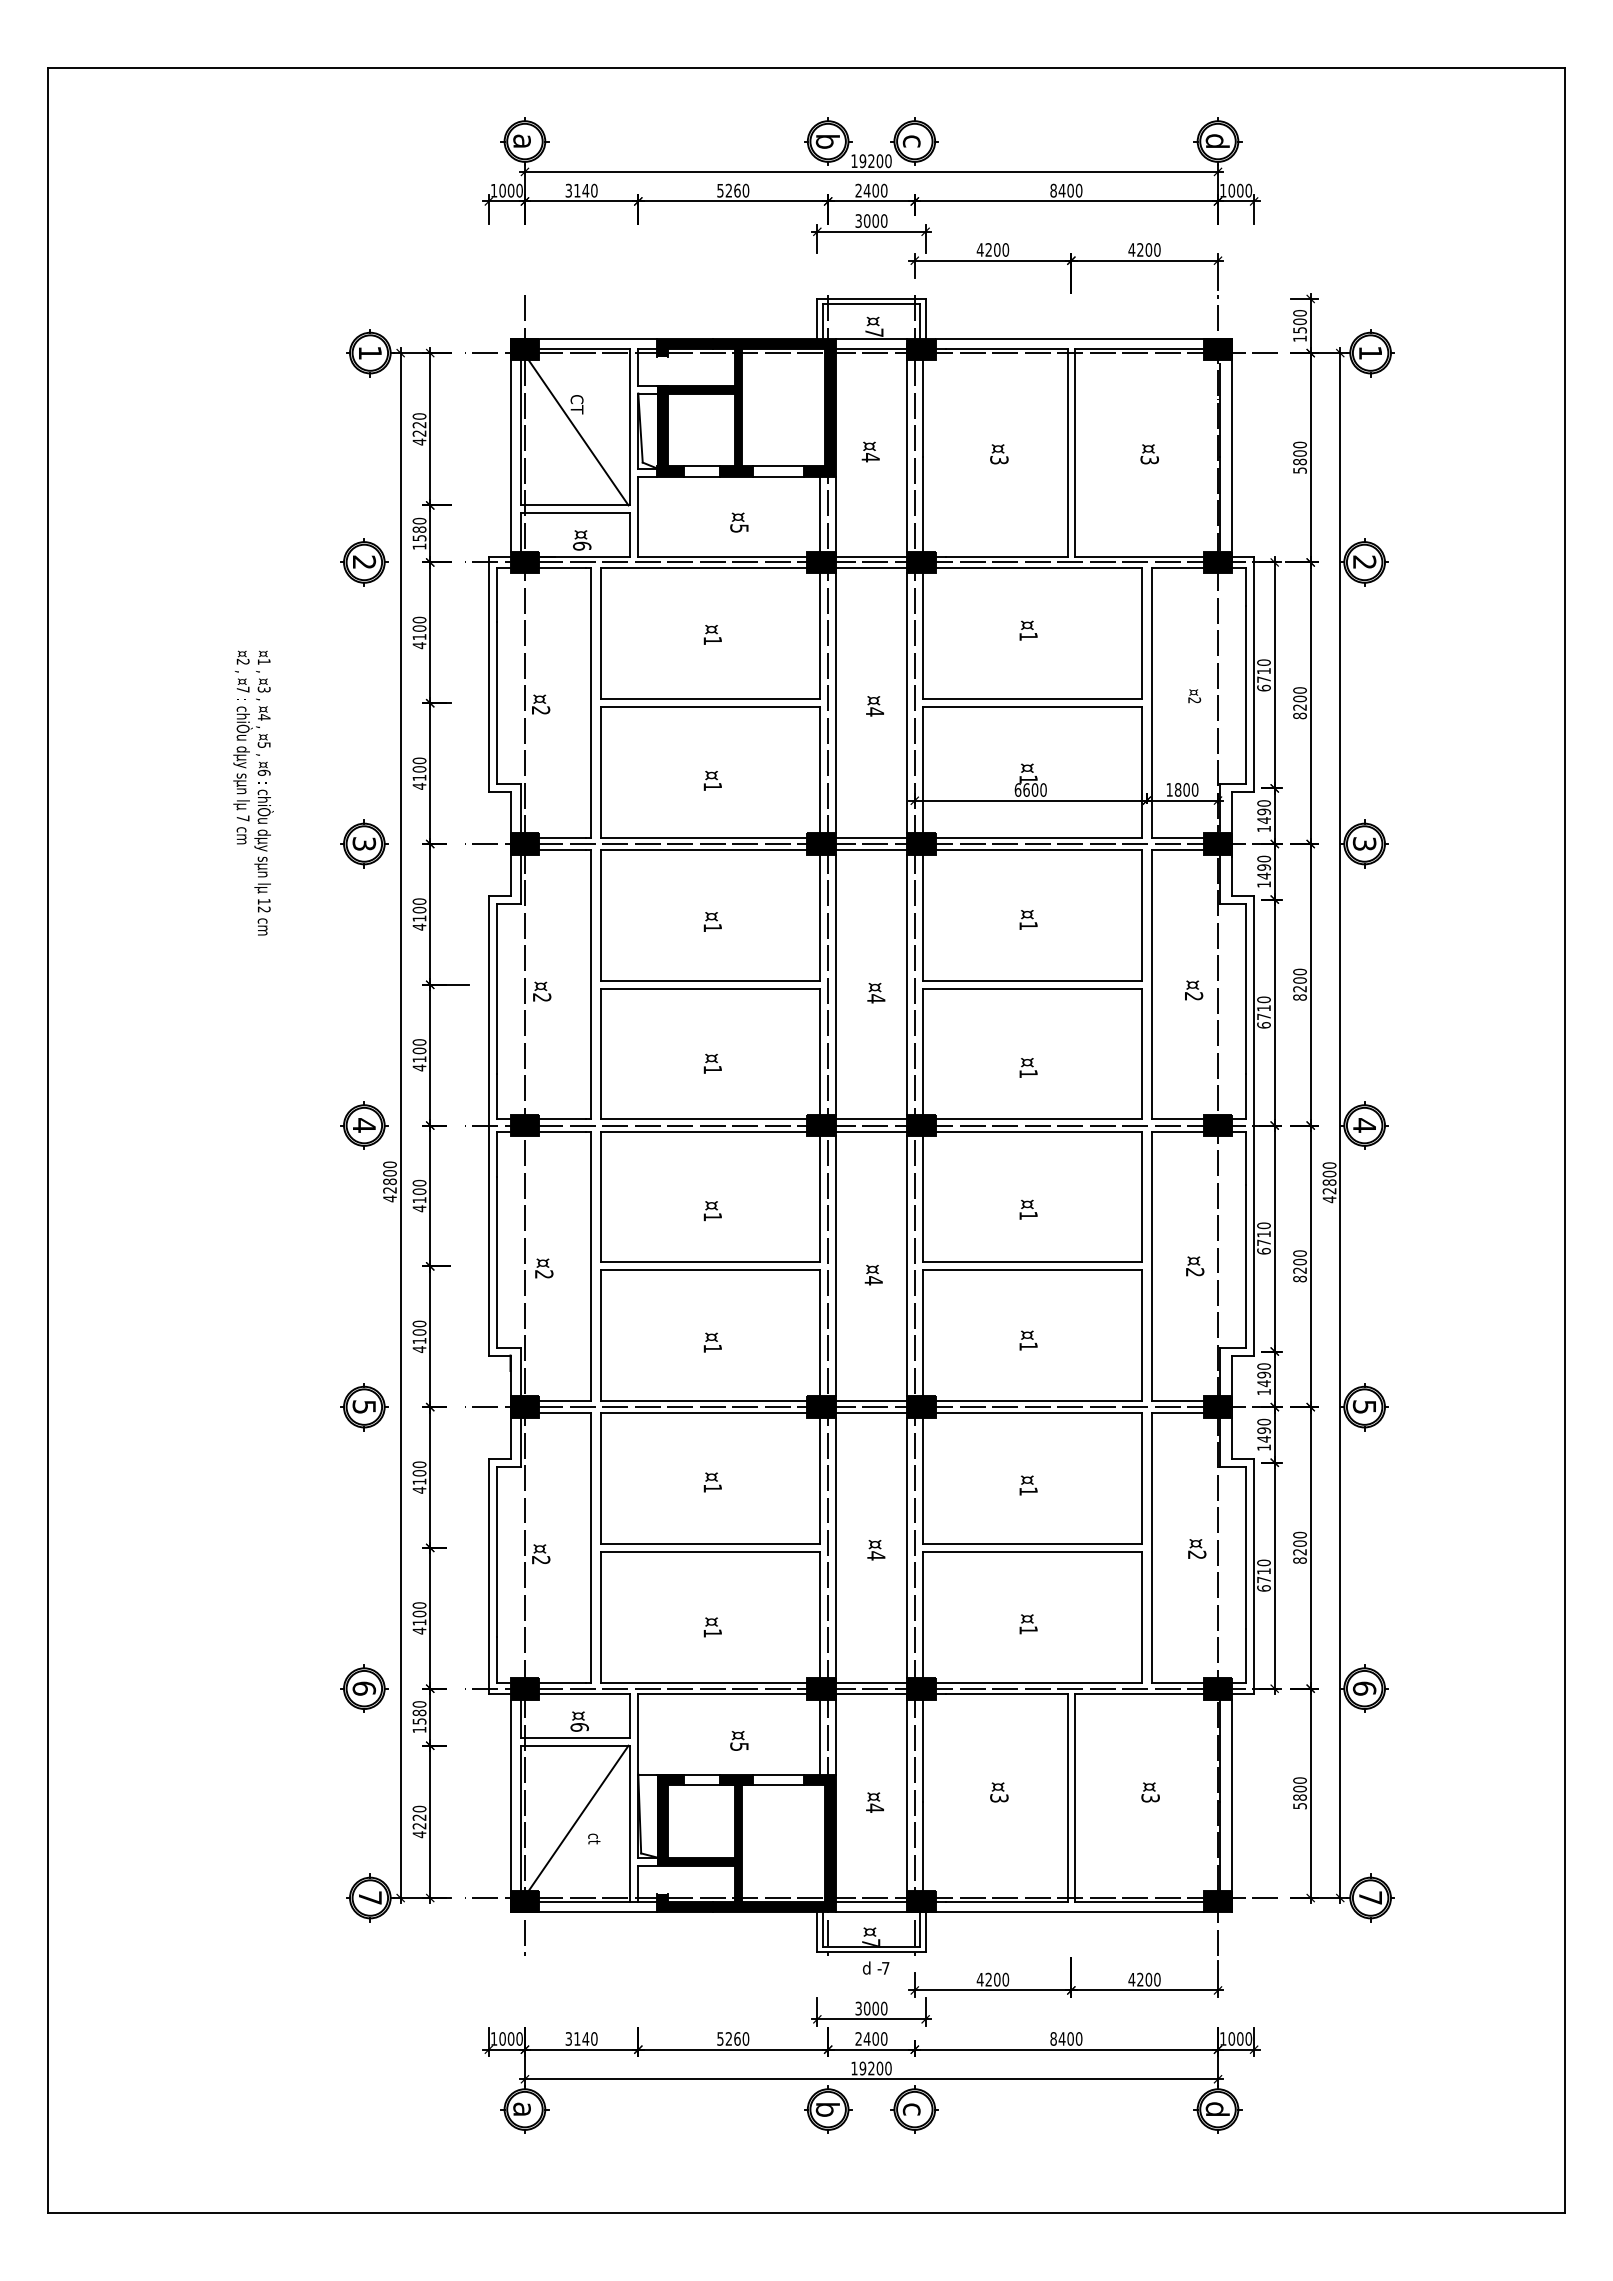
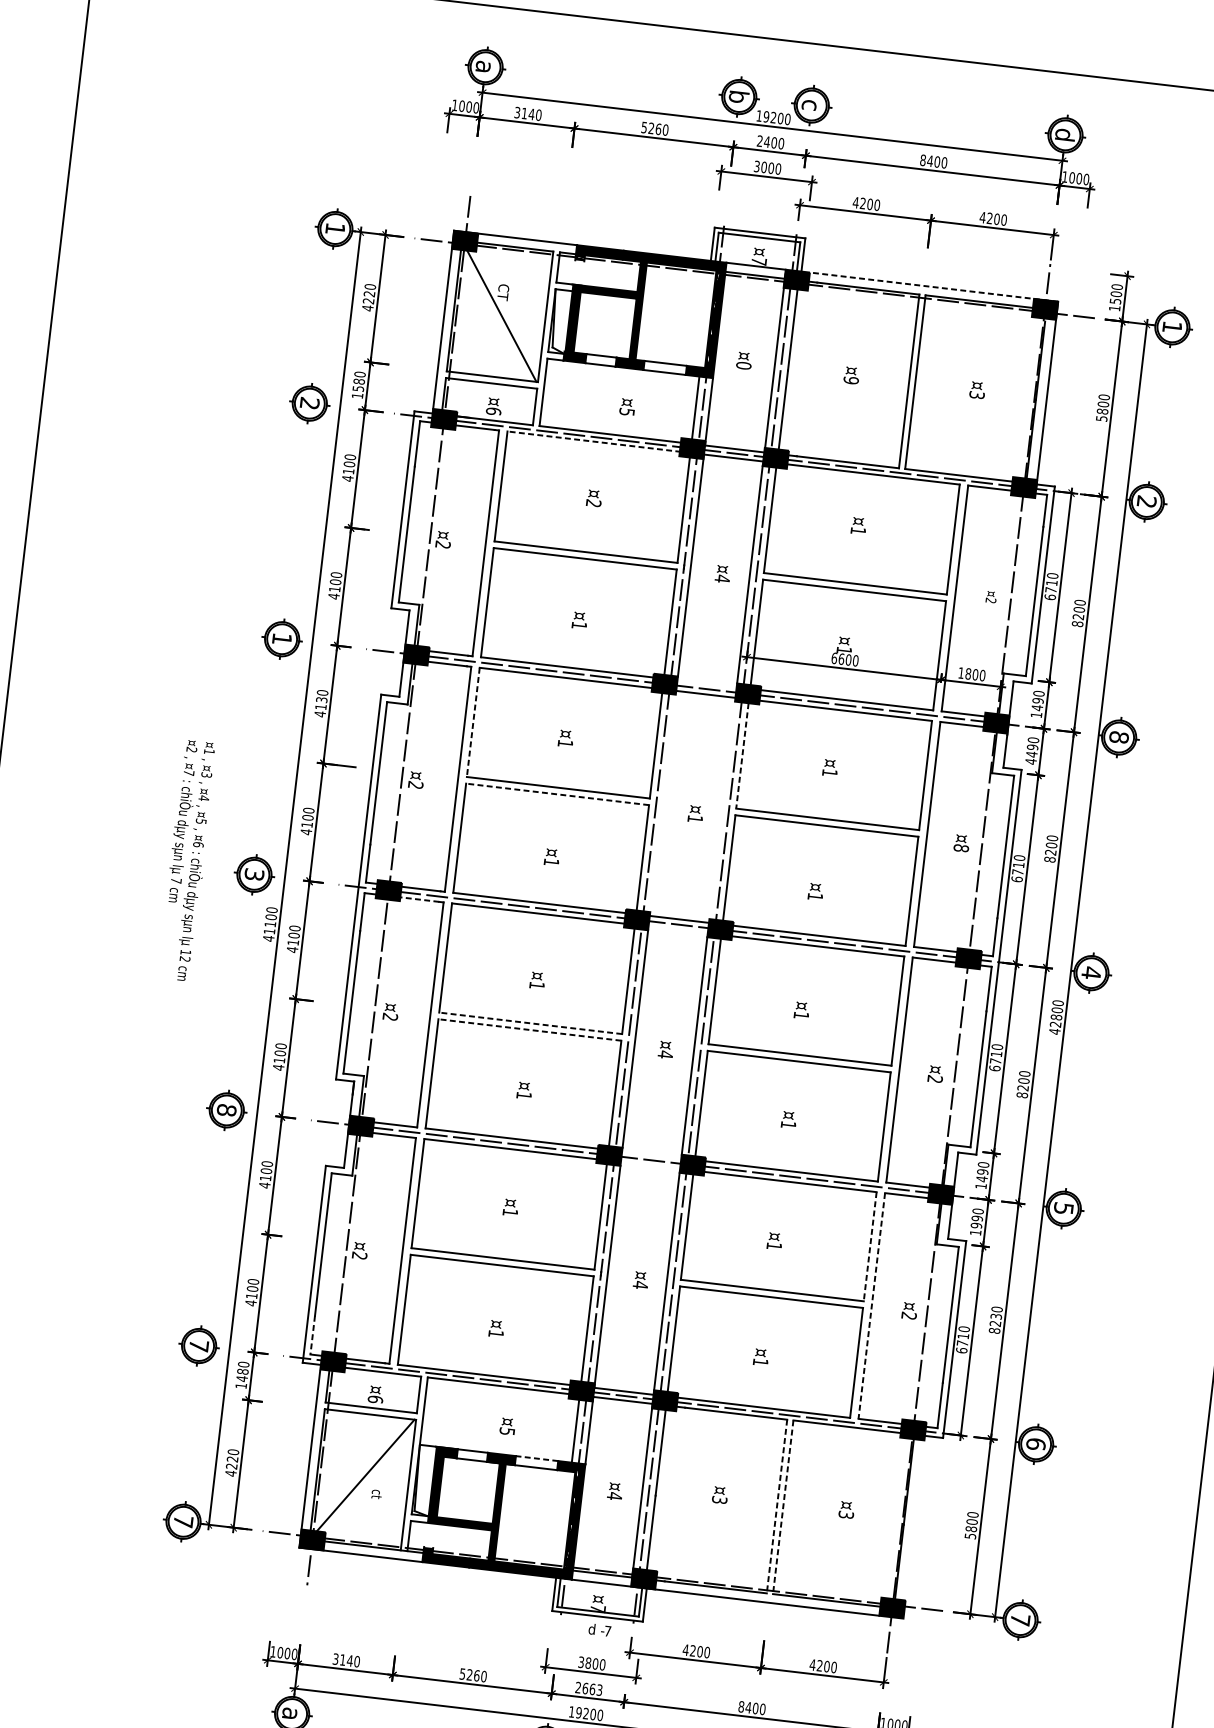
line: (1083, 338) -> (933, 286), solid -> dashed
text: (870, 457) -> (743, 365), ¤4 -> ¤0
text: (999, 459) -> (851, 379), ¤3 -> ¤9
line: (710, 567) -> (598, 441), solid -> dashed
text: (713, 640) -> (594, 503), ¤1 -> ¤2
text: (253, 792) -> (187, 860), moved
line: (871, 837) -> (707, 683), removed
text: (364, 843) -> (282, 638), 3 -> 1
text: (1364, 843) -> (1119, 737), 3 -> 8
text: (1263, 884) -> (1030, 761), 1490 -> 4490
text: (419, 909) -> (321, 699), 4100 -> 4130
line: (601, 916) -> (473, 723), solid -> dashed
line: (923, 917) -> (742, 755), solid -> dashed
line: (836, 984) -> (663, 803), removed
line: (906, 984) -> (721, 810), removed
line: (710, 988) -> (557, 794), solid -> dashed
text: (1193, 996) -> (960, 848), ¤2 -> ¤8
text: (876, 998) -> (695, 818), ¤4 -> ¤1
text: (364, 1125) -> (254, 874), 4 -> 3
line: (562, 1131) -> (419, 899), solid -> dashed
line: (871, 1131) -> (678, 929), removed
text: (389, 1185) -> (269, 927), 42800 -> 41100
line: (710, 1262) -> (530, 1023), solid -> dashed
line: (710, 1270) -> (529, 1030), solid -> dashed
line: (871, 1400) -> (651, 1154), removed
text: (364, 1407) -> (226, 1110), 5 -> 8
line: (871, 1413) -> (650, 1165), removed
text: (1263, 1438) -> (976, 1225), 1490 -> 1990
line: (1141, 1479) -> (869, 1247), solid -> dashed
text: (1299, 1543) -> (995, 1316), 8200 -> 8230
line: (1151, 1548) -> (871, 1306), solid -> dashed
line: (496, 1660) -> (312, 1335), solid -> dashed
text: (364, 1688) -> (199, 1345), 6 -> 7
text: (419, 1721) -> (242, 1378), 1580 -> 1480
line: (777, 1774) -> (536, 1458), solid -> dashed
line: (1067, 1797) -> (776, 1506), solid -> dashed
line: (1075, 1797) -> (783, 1506), solid -> dashed
line: (1232, 1805) -> (914, 1529), removed
text: (866, 2008) -> (587, 1662), 3000 -> 3800
text: (875, 2038) -> (592, 1688), 2400 -> 2663

